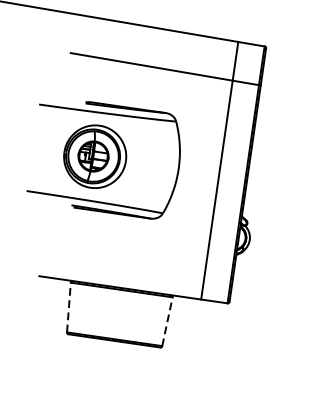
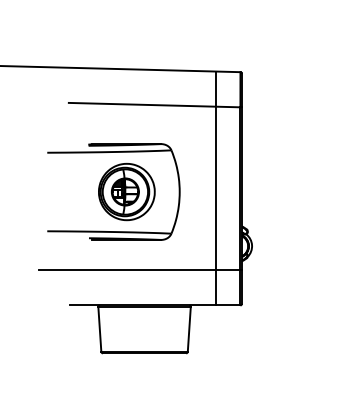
part: (94, 156) -> (126, 191), moved
line: (123, 249) -> (140, 270), added
line: (68, 307) -> (99, 329), dashed -> solid
line: (167, 321) -> (189, 329), dashed -> solid

